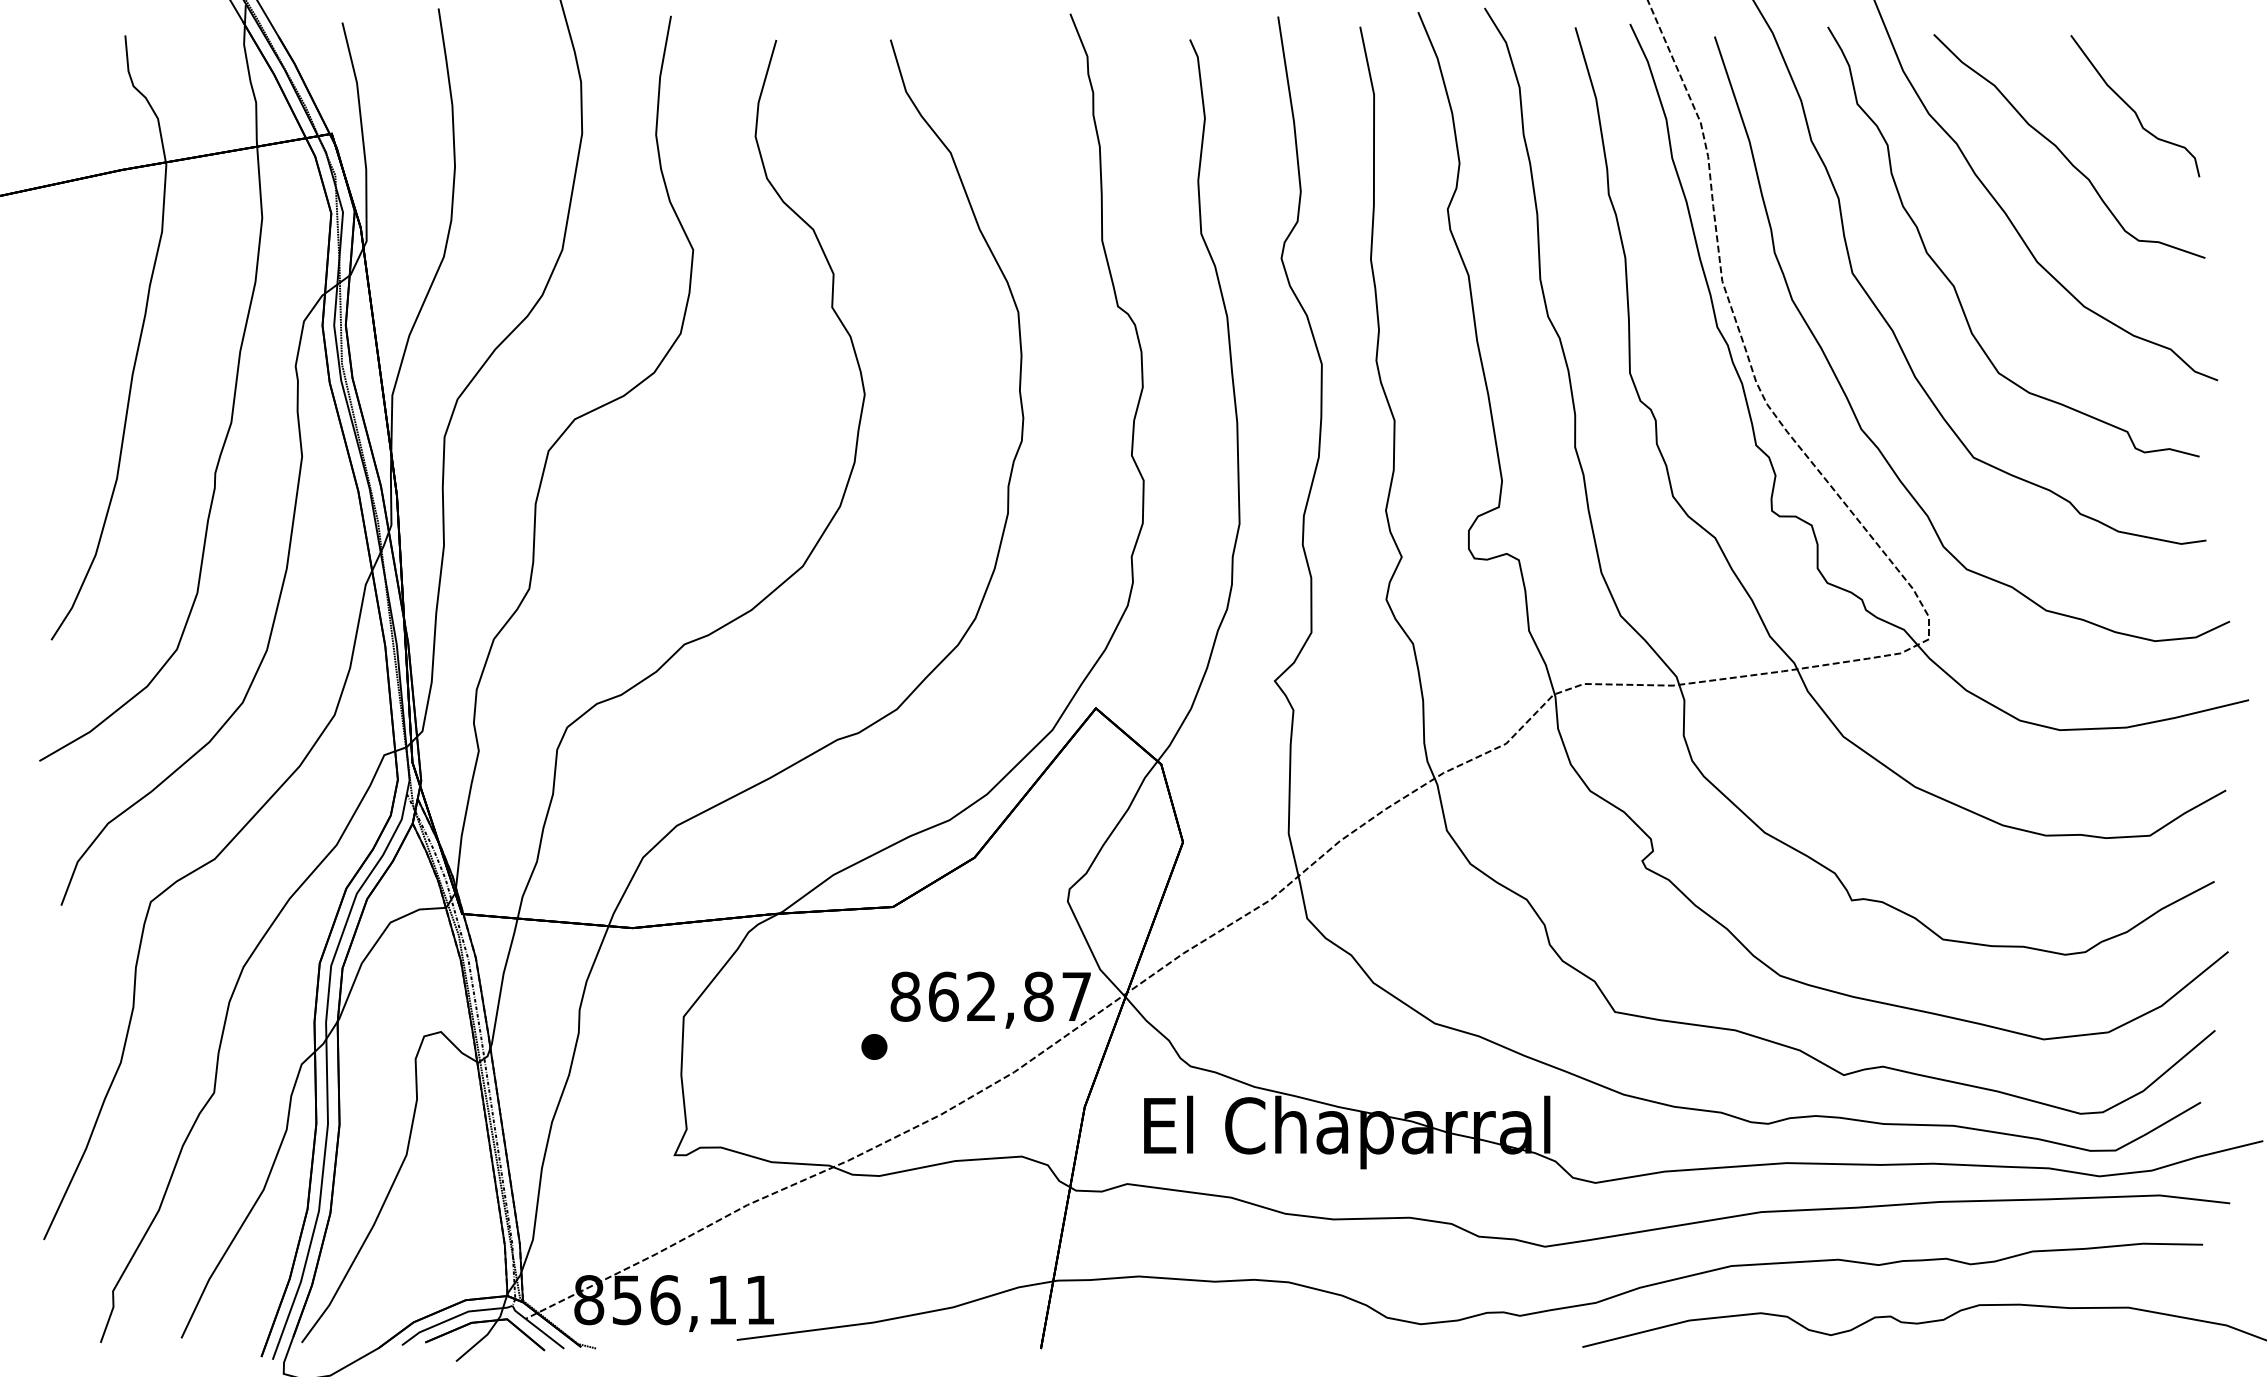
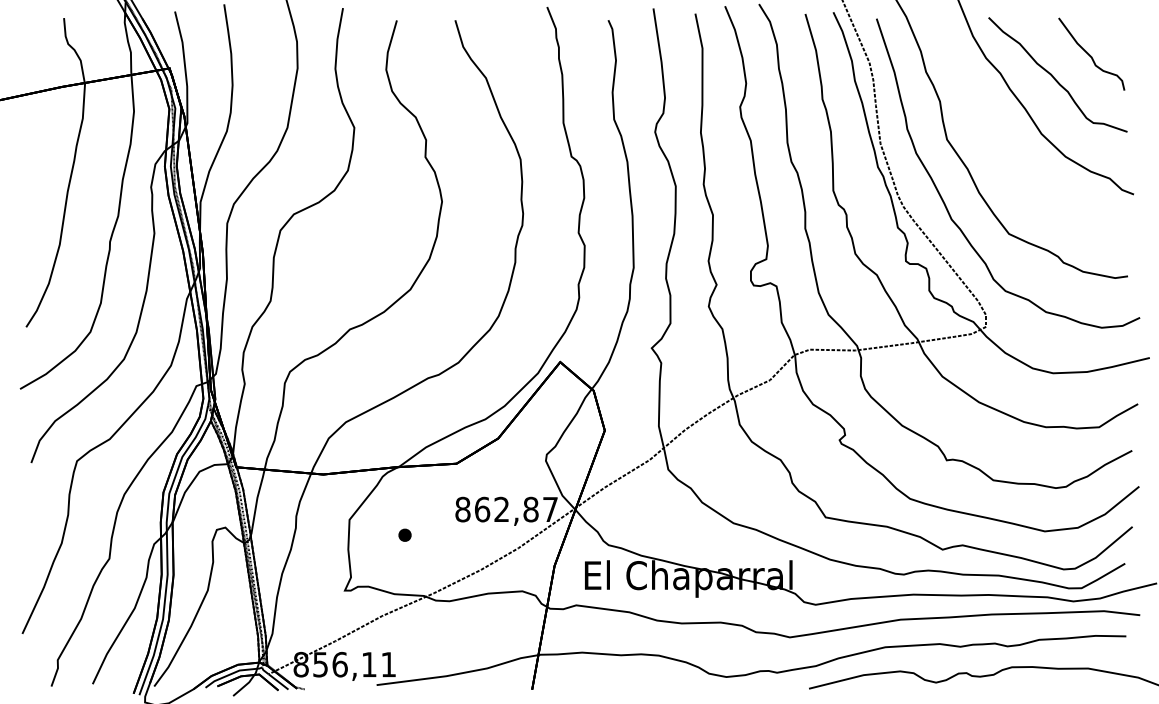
curve: (1954, 284) -> (999, 145), removed
part: (873, 1045) -> (404, 534), moved

